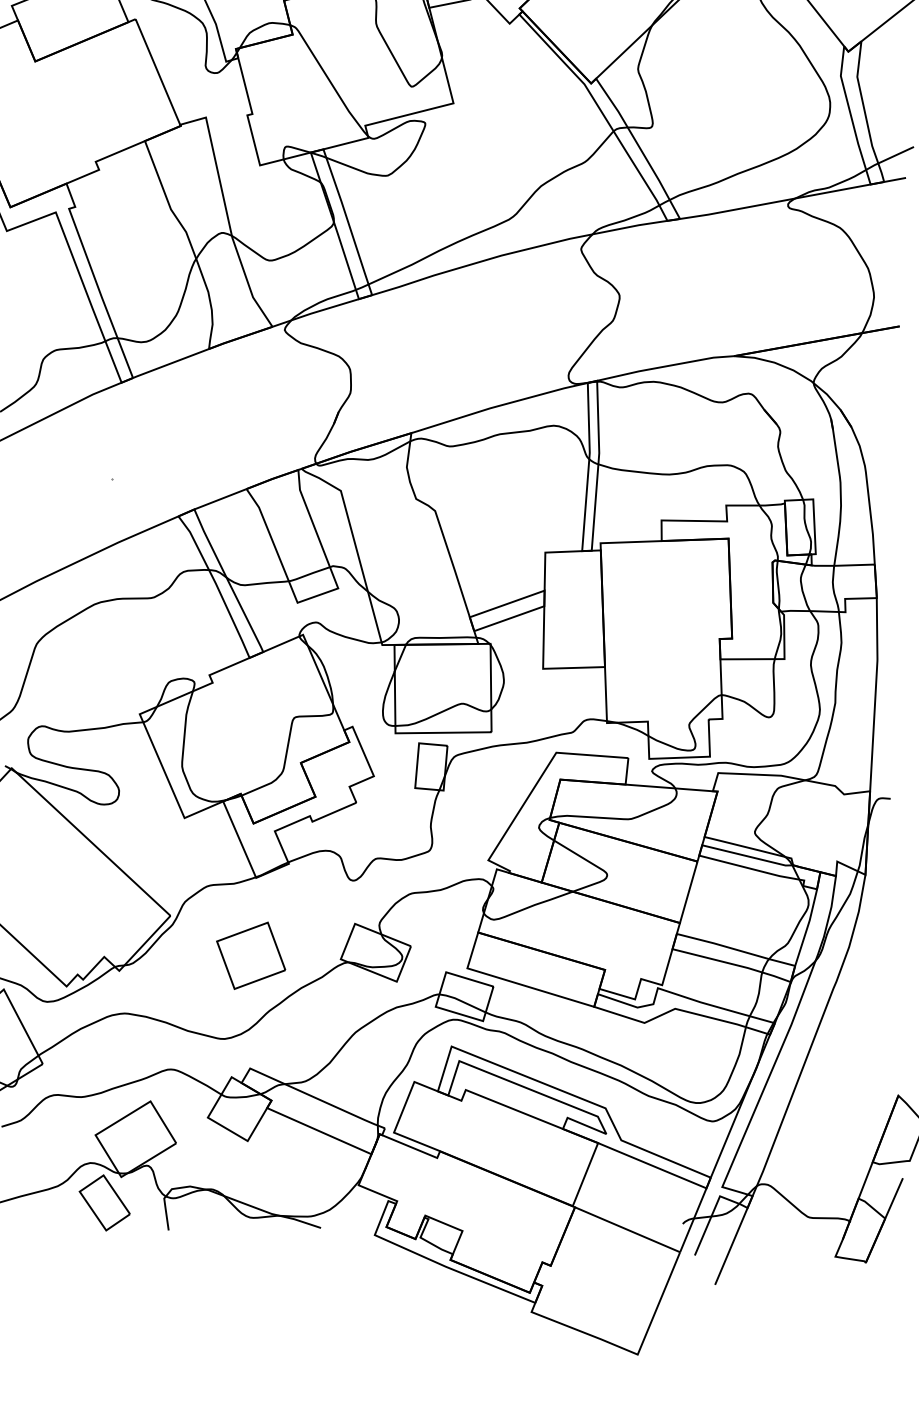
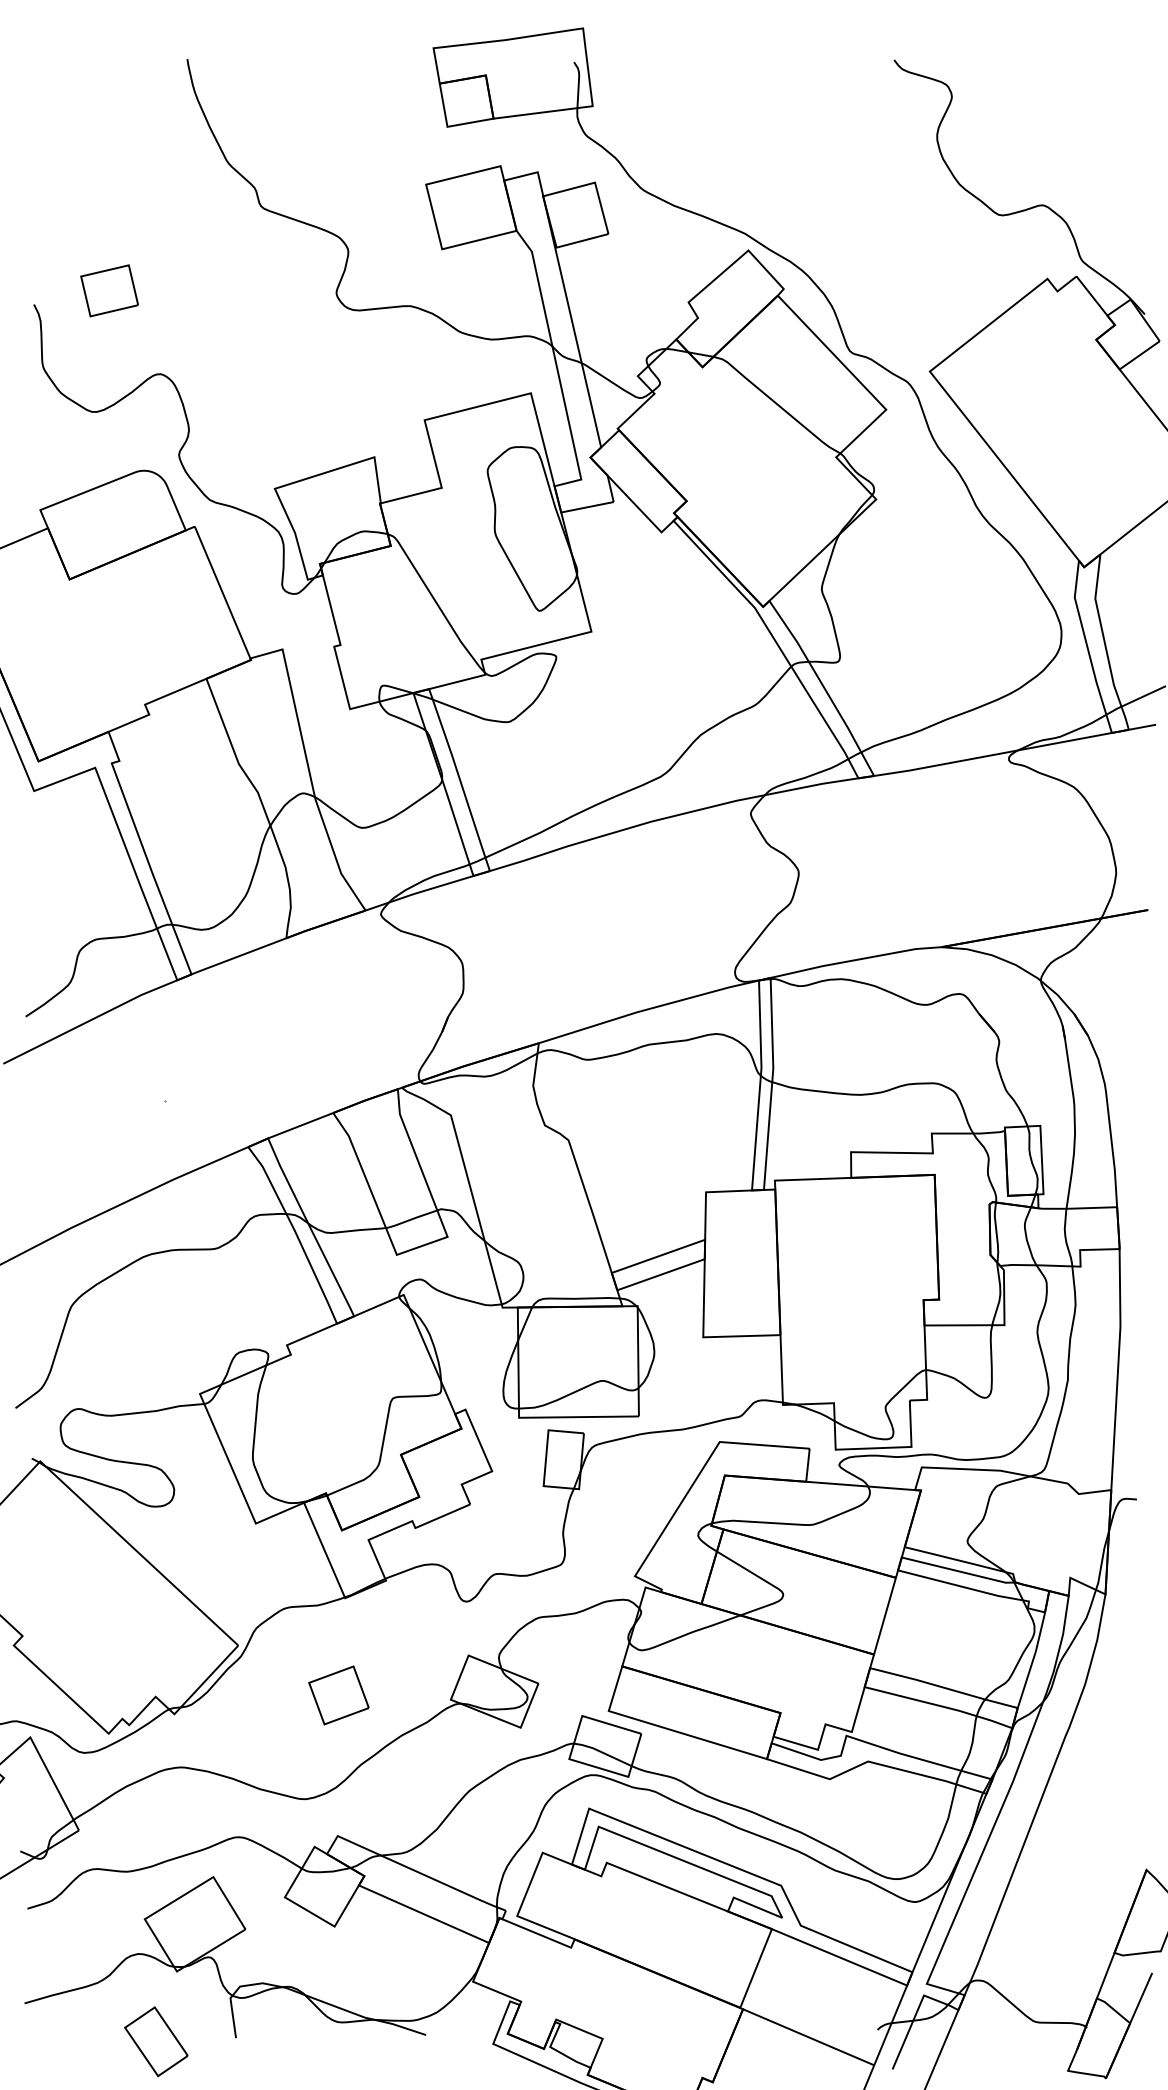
part: (250, 955) -> (338, 1695), size x0.7
part: (104, 1202) -> (156, 2041), moved

